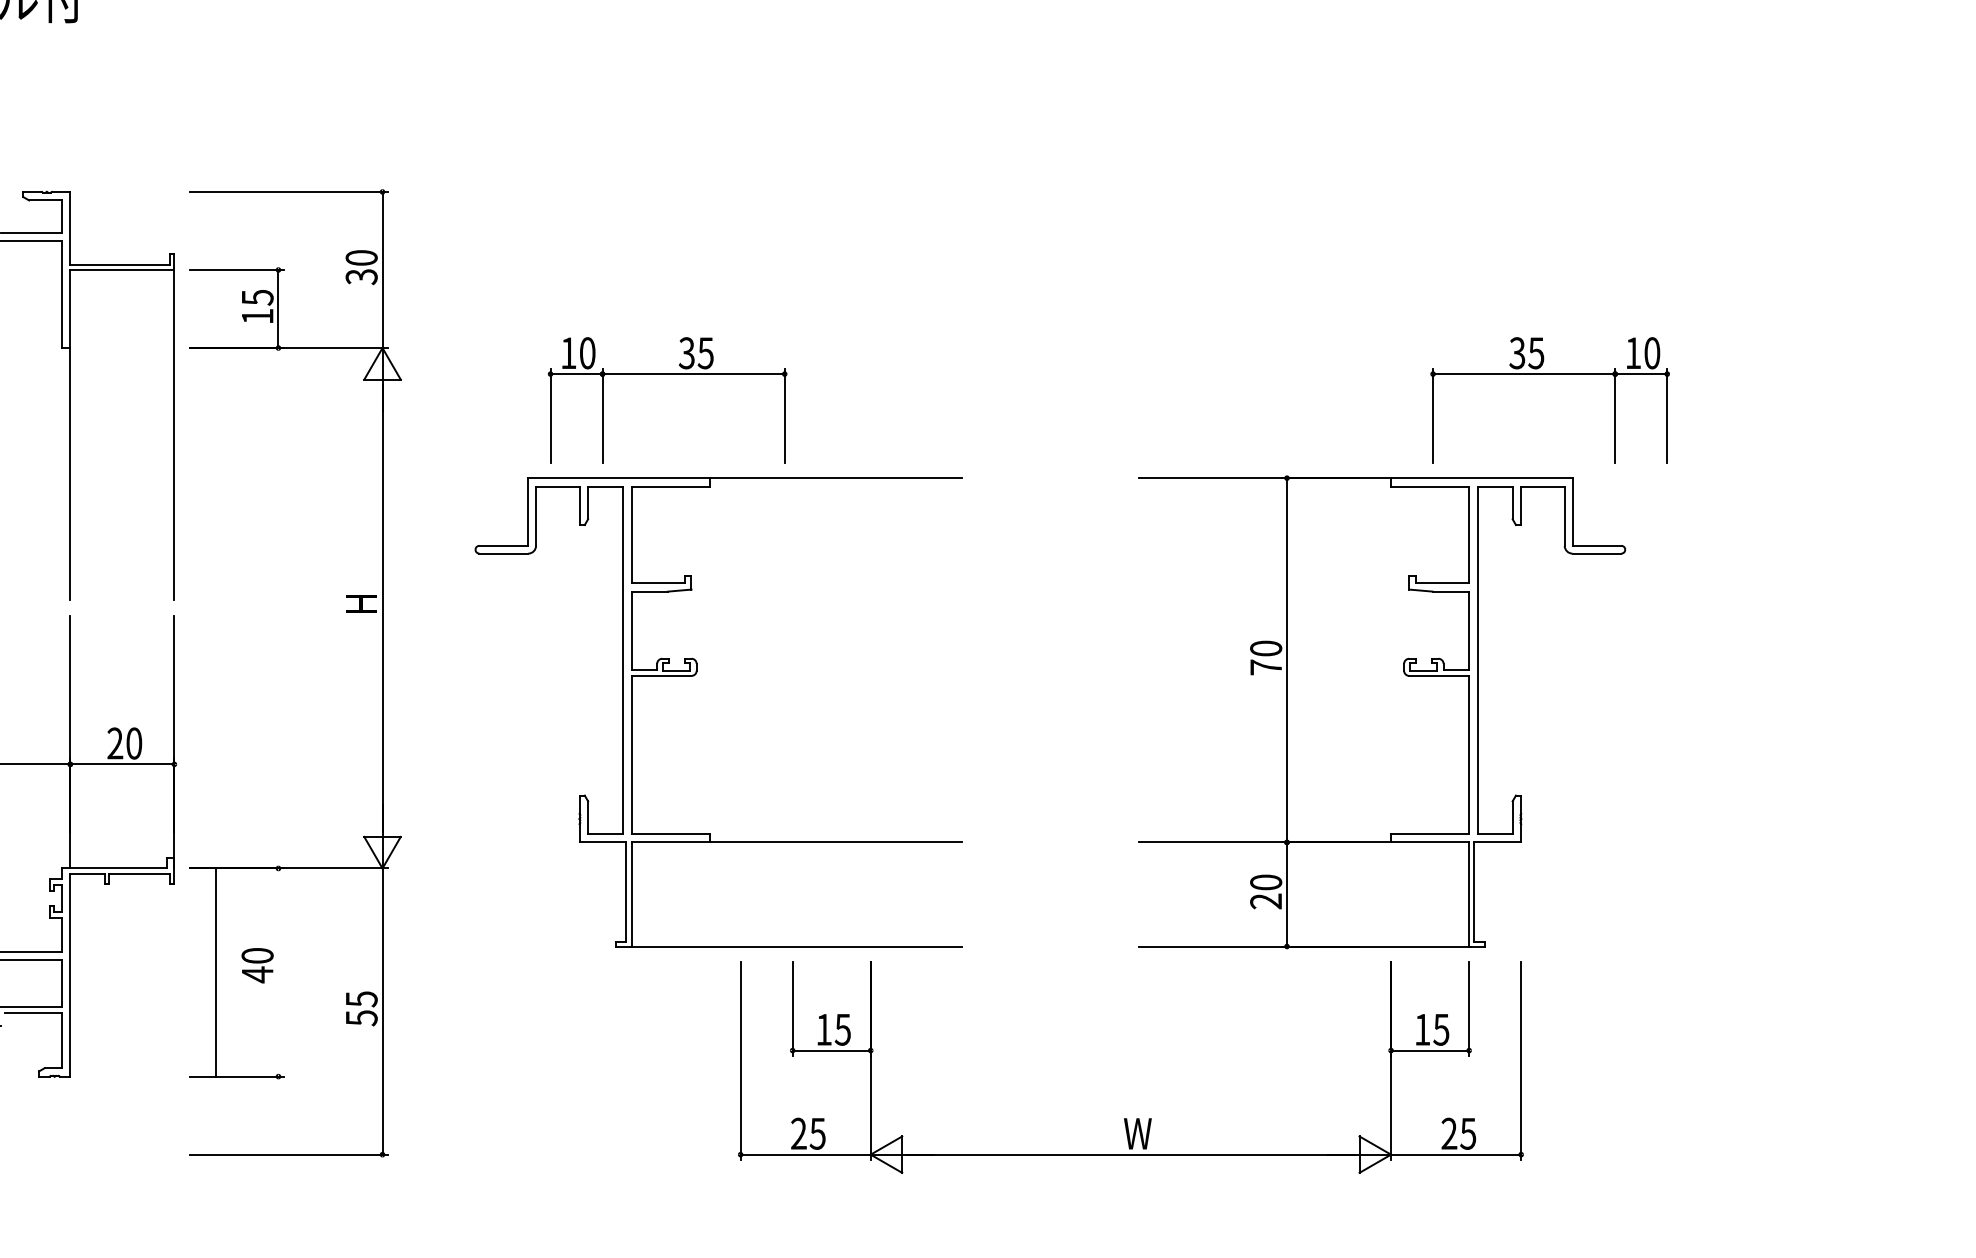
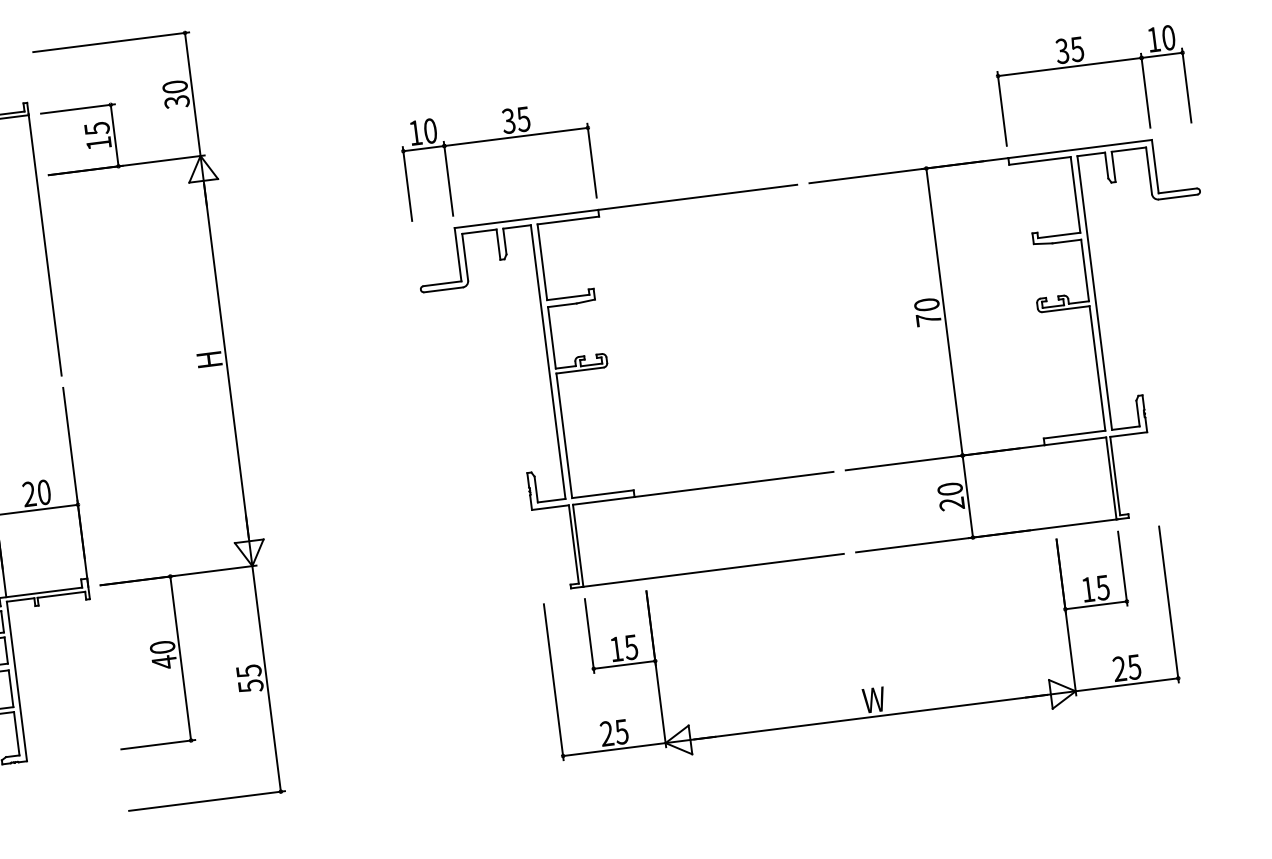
part: (667, 374) -> (495, 139), moved
part: (1549, 374) -> (1089, 64), moved
part: (695, 675) -> (606, 366), moved
line: (216, 972) -> (180, 658), moved

